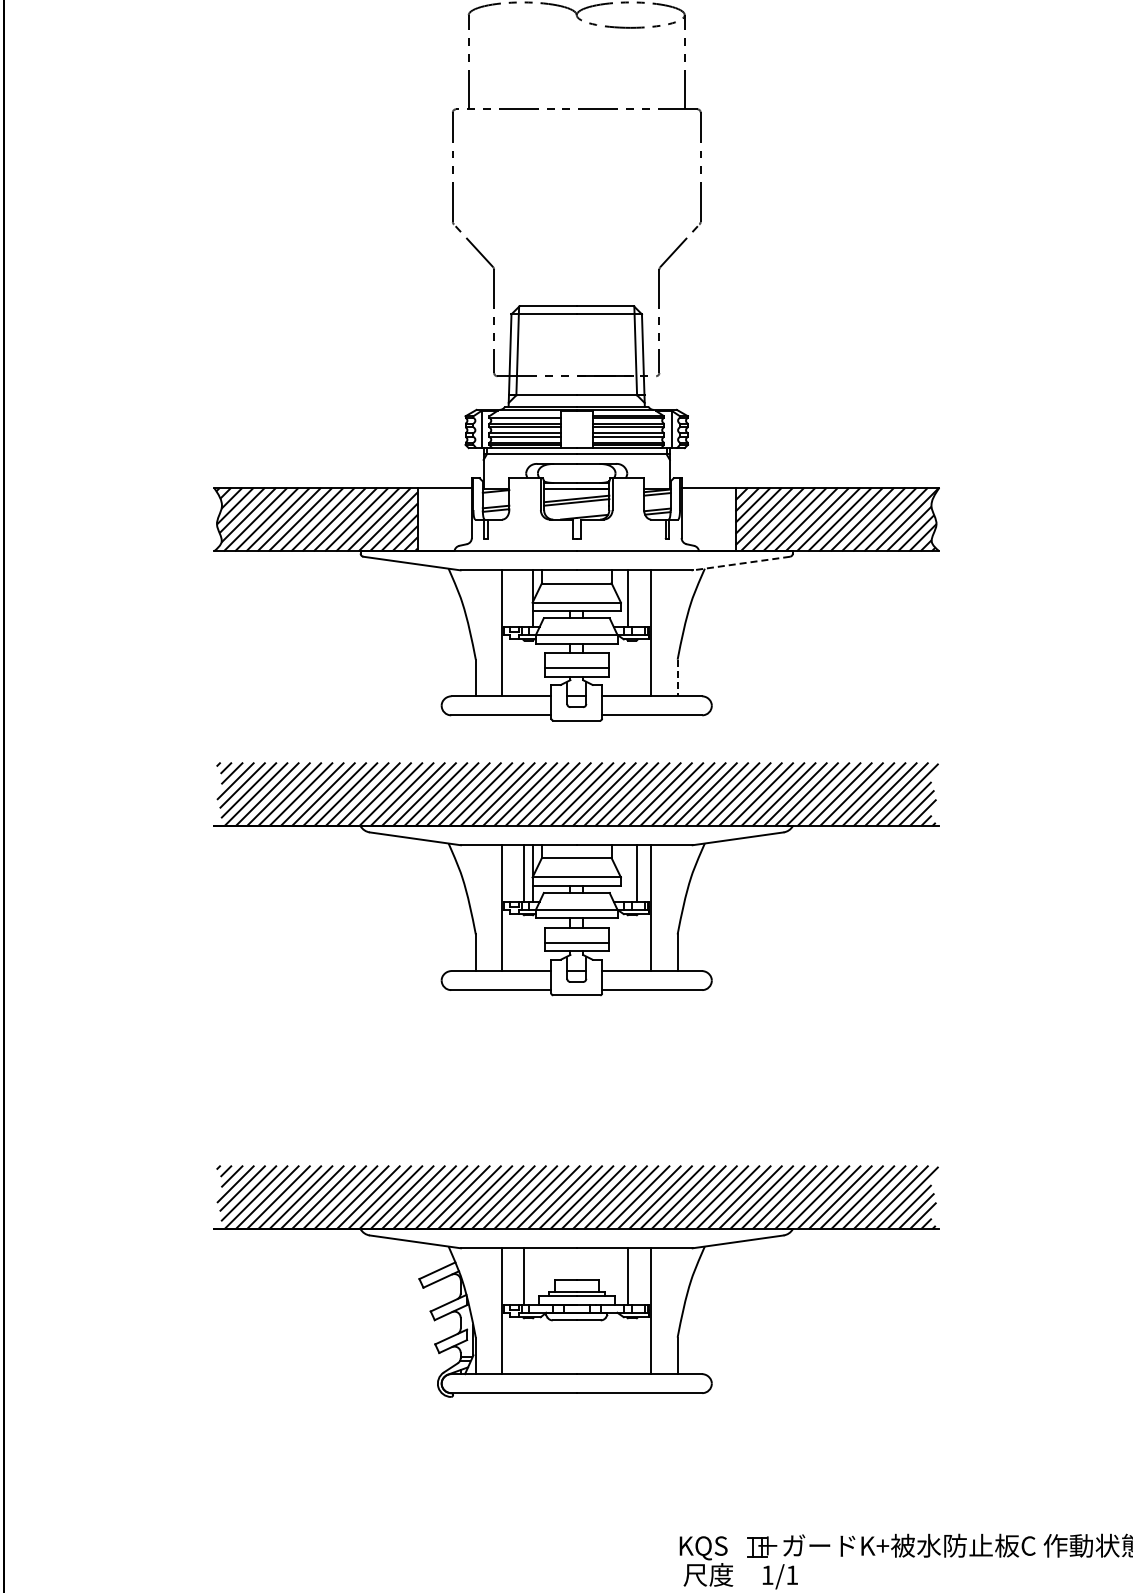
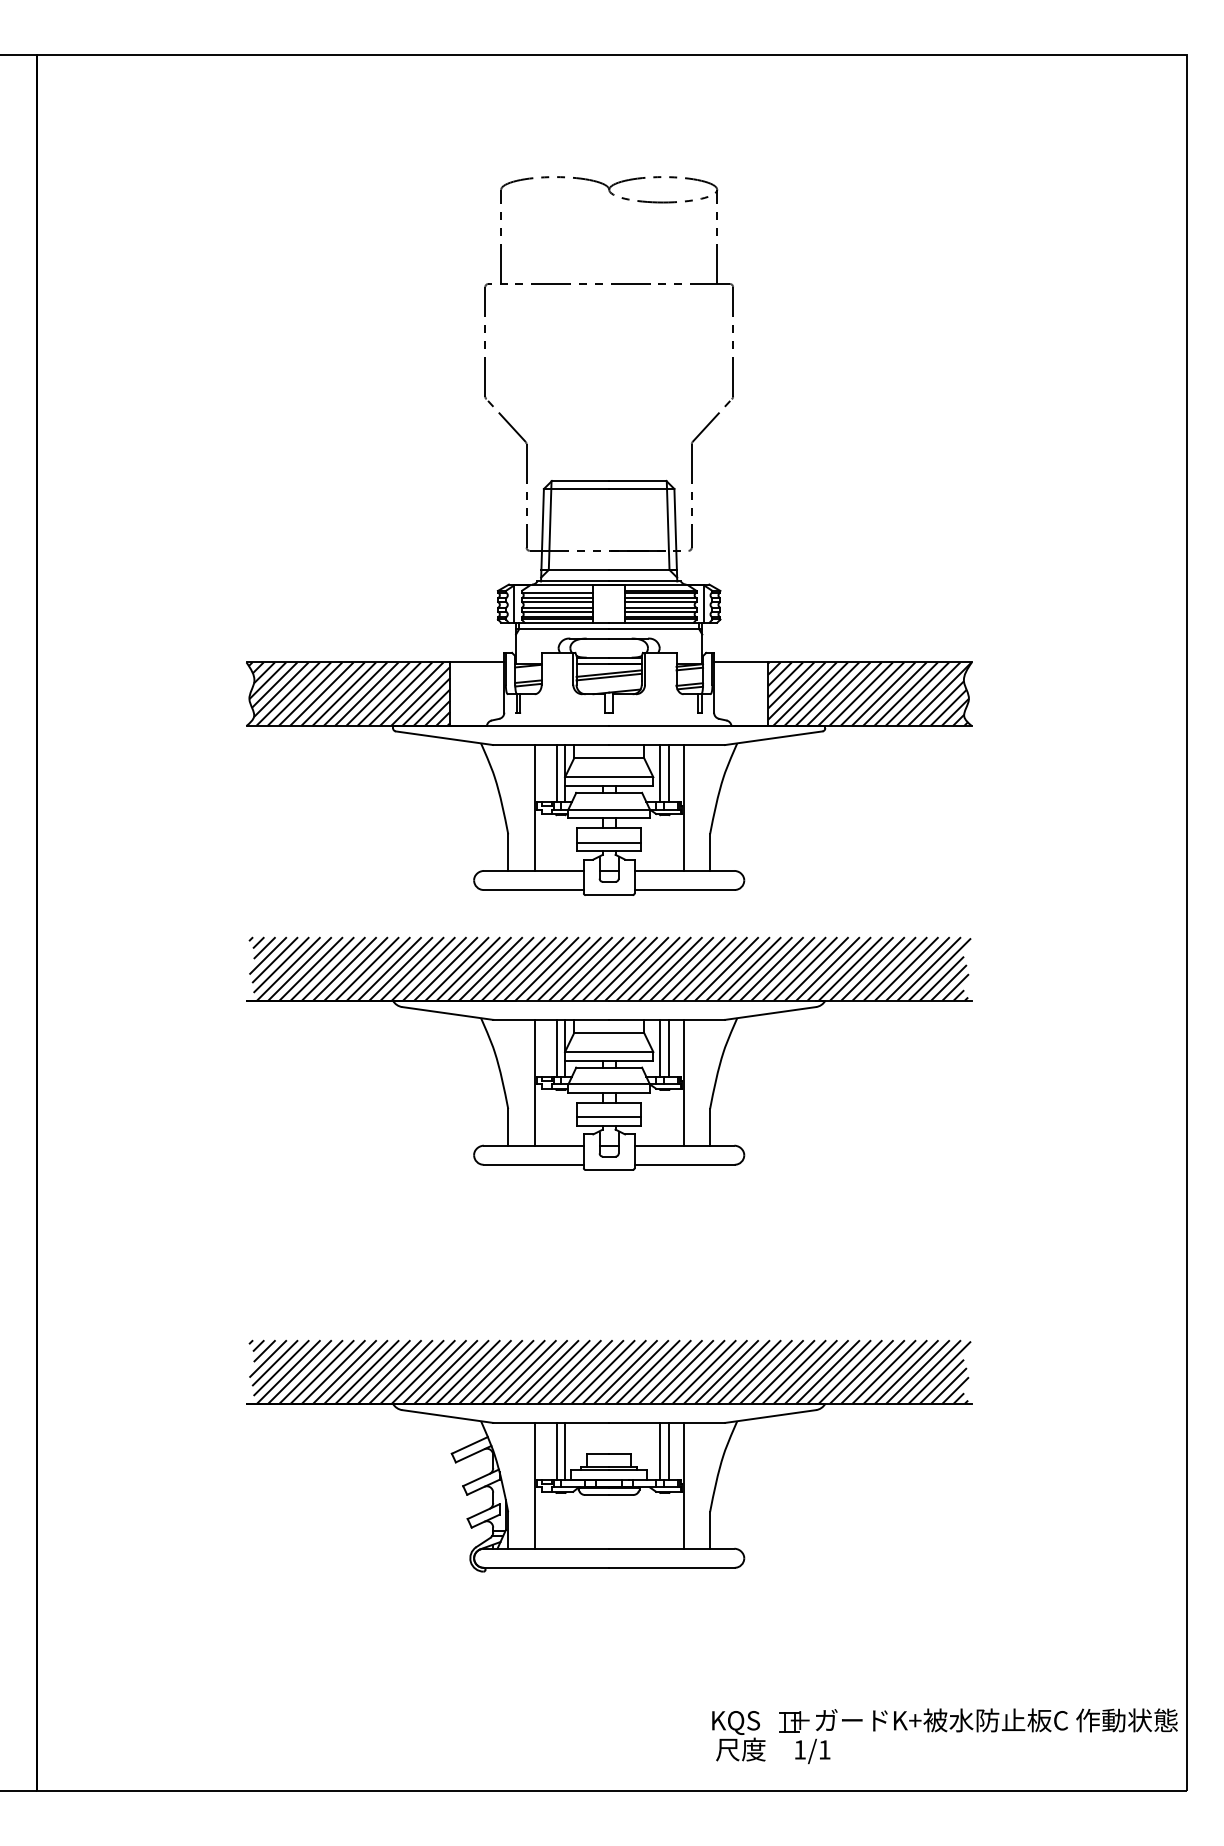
line: (741, 563) -> (773, 738), dashed -> solid
line: (524, 598) -> (556, 773), added
line: (637, 598) -> (669, 773), added
line: (678, 678) -> (710, 853), dashed -> solid
line: (628, 872) -> (660, 1047), added
line: (533, 1275) -> (565, 1450), added
line: (637, 1275) -> (669, 1450), added

